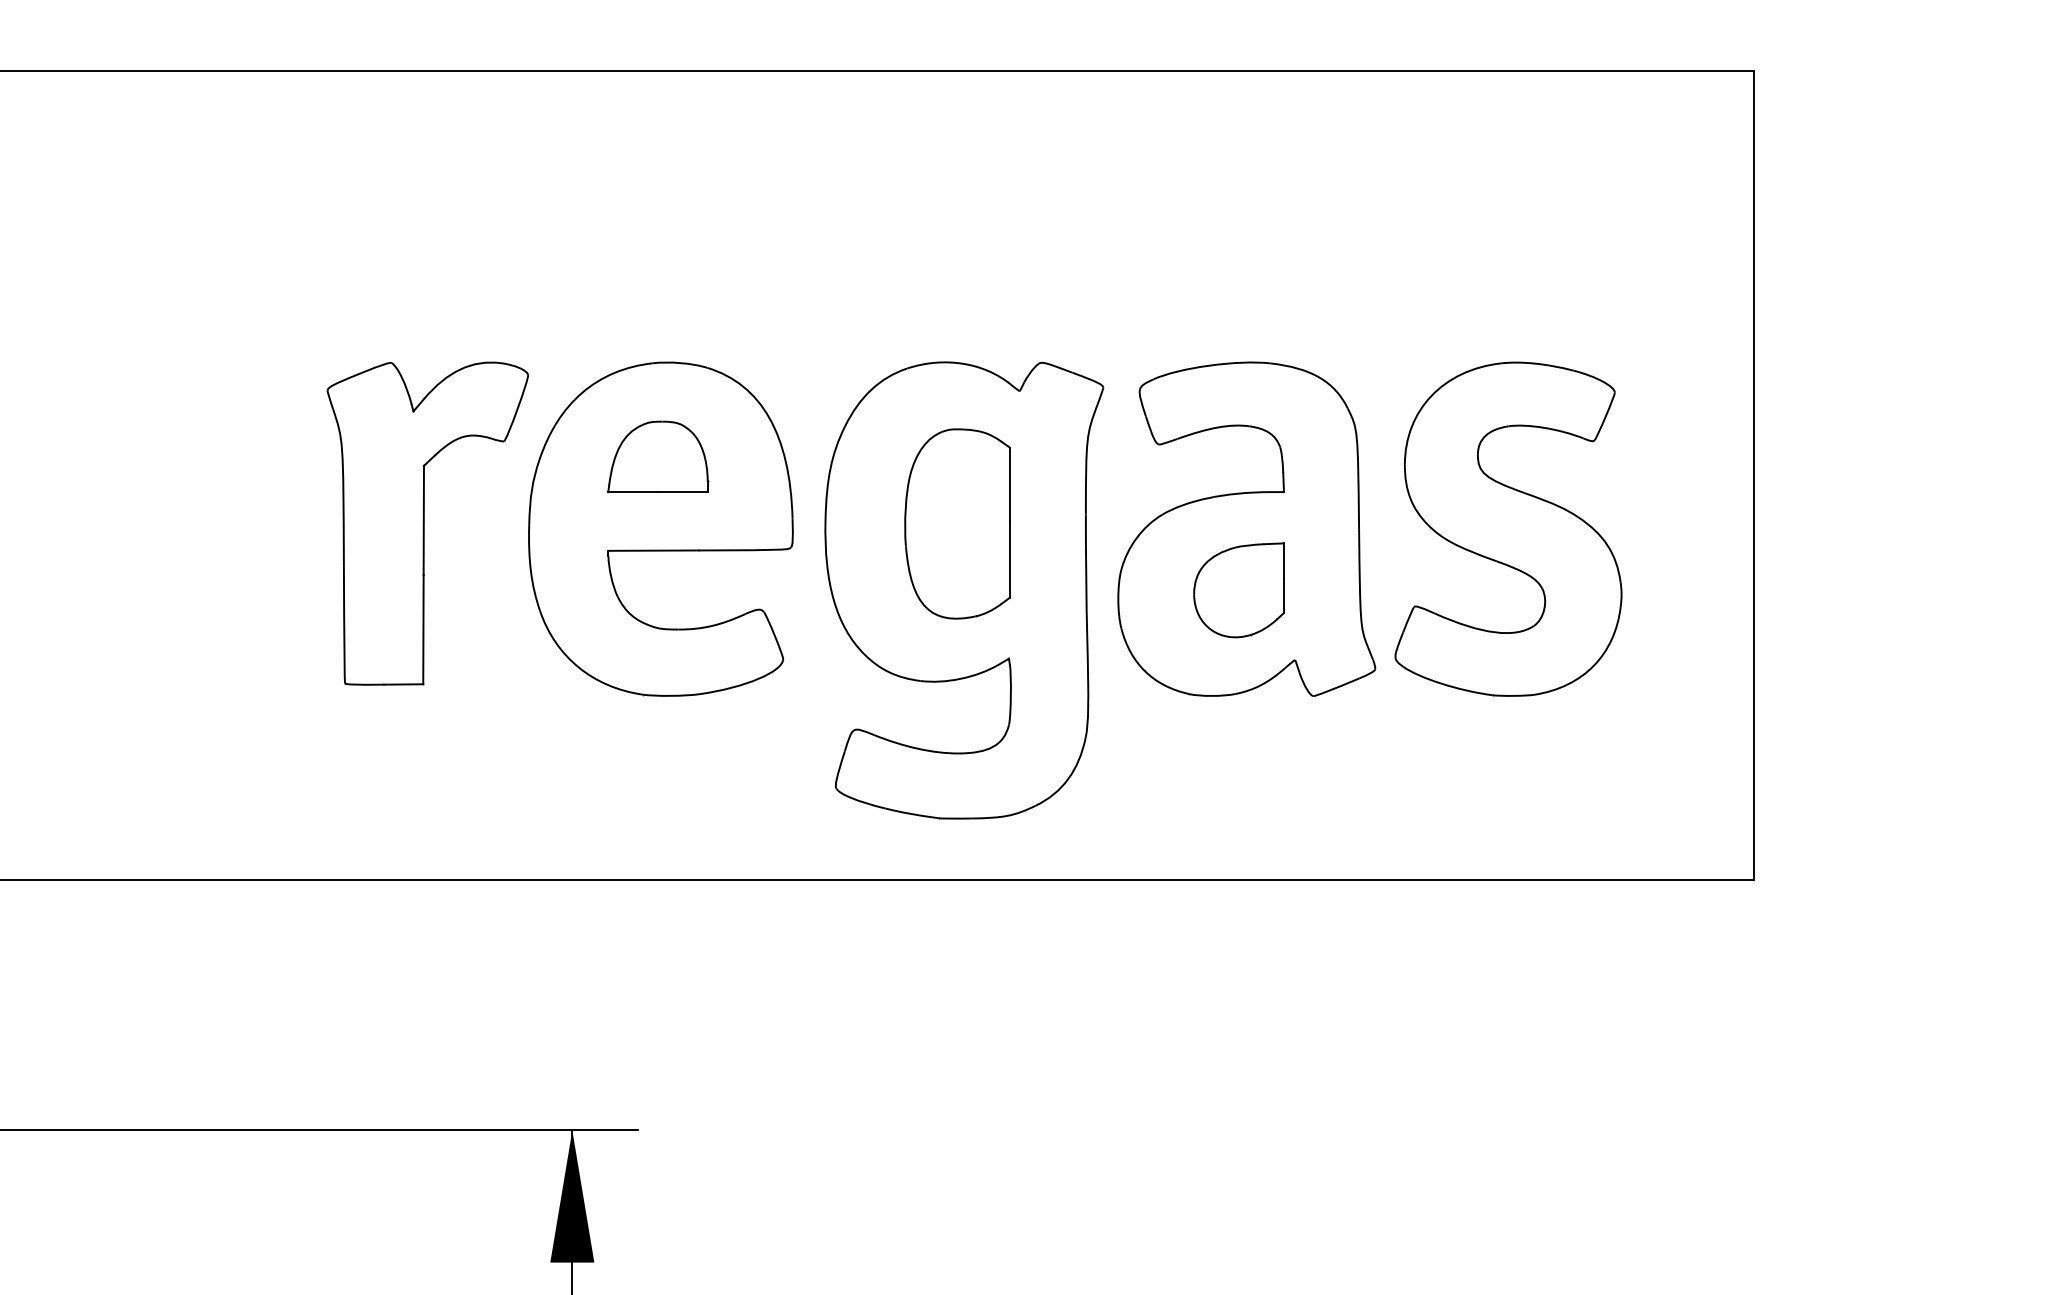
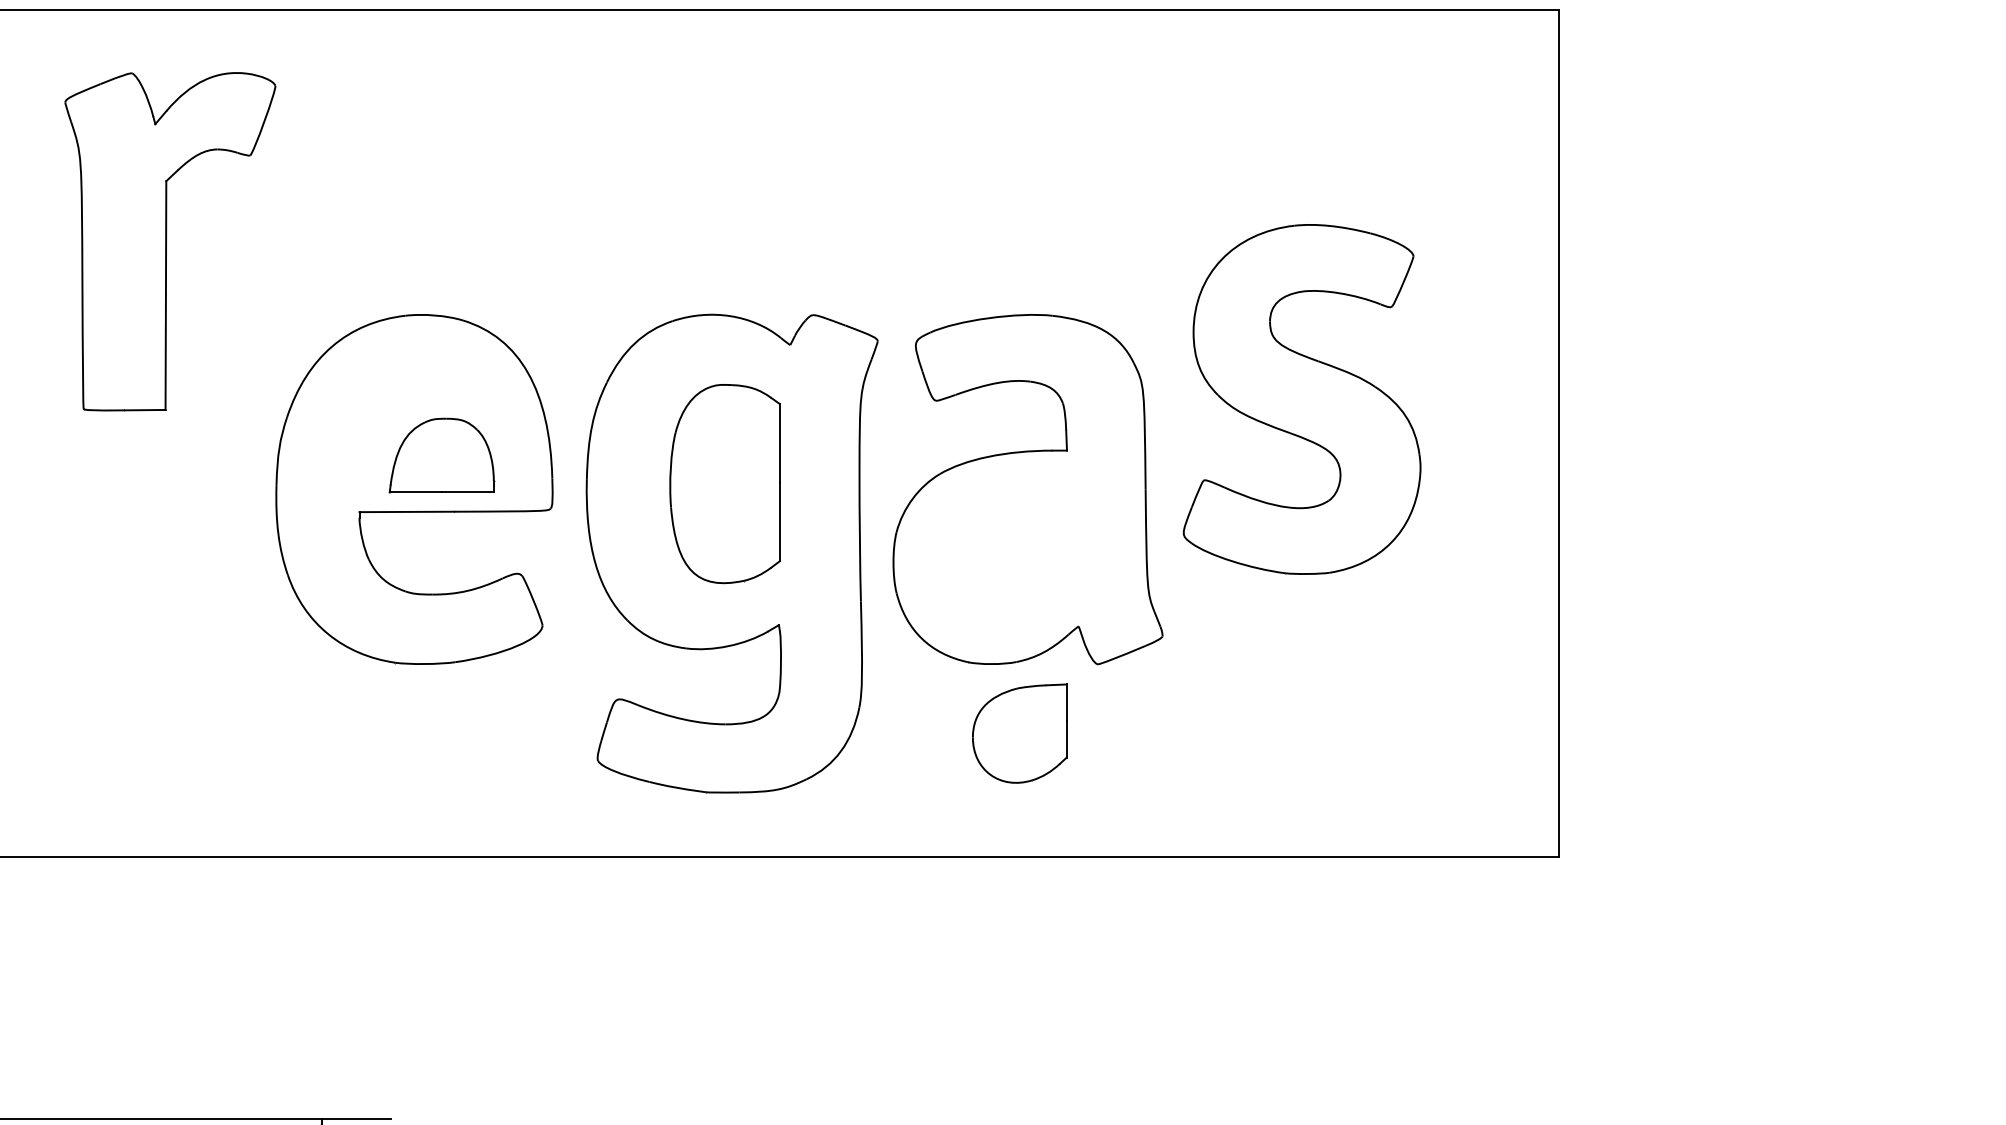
part: (658, 456) -> (442, 455), moved
part: (427, 523) -> (169, 241), moved
part: (1508, 528) -> (1302, 398), moved
part: (1238, 590) -> (1019, 733), moved

